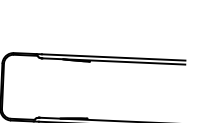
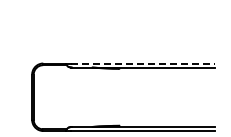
line: (114, 57) -> (143, 63), solid -> dashed

